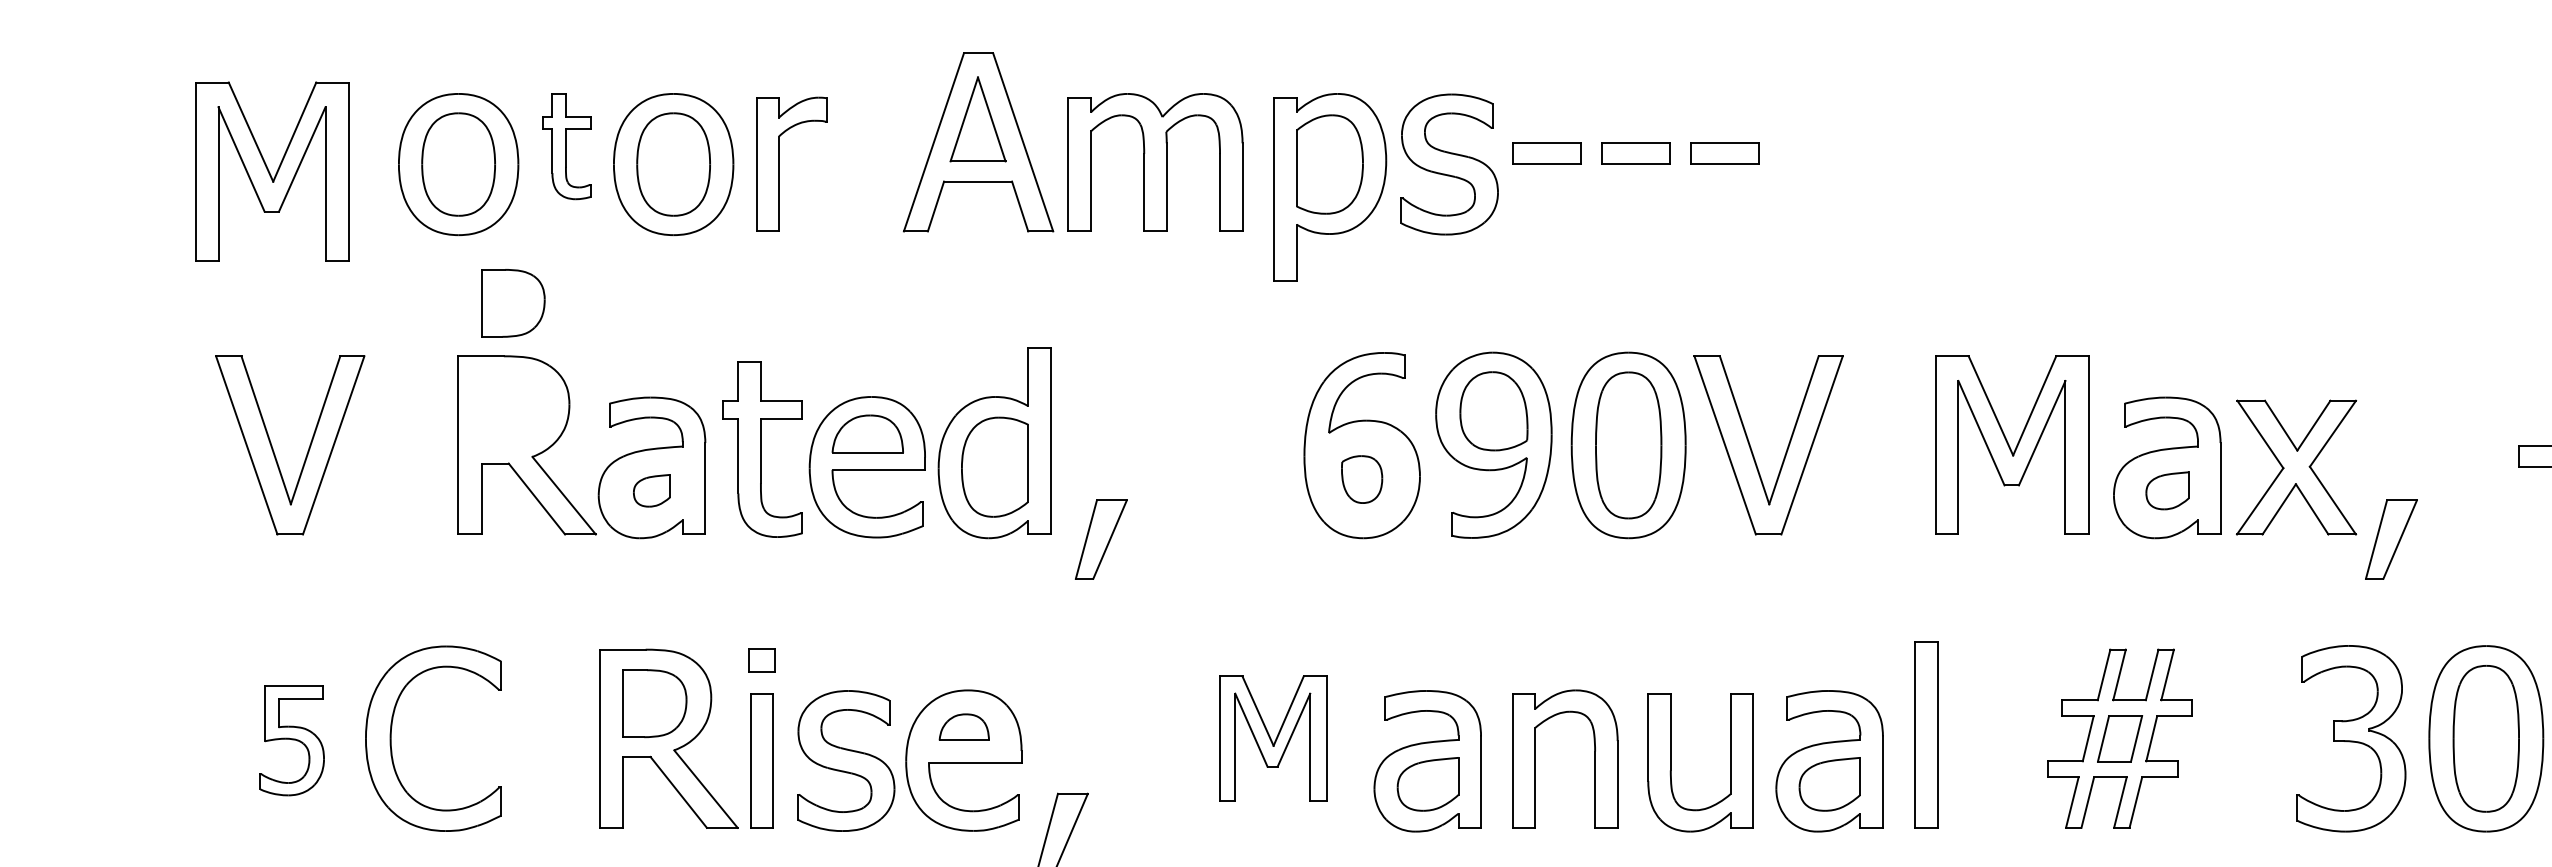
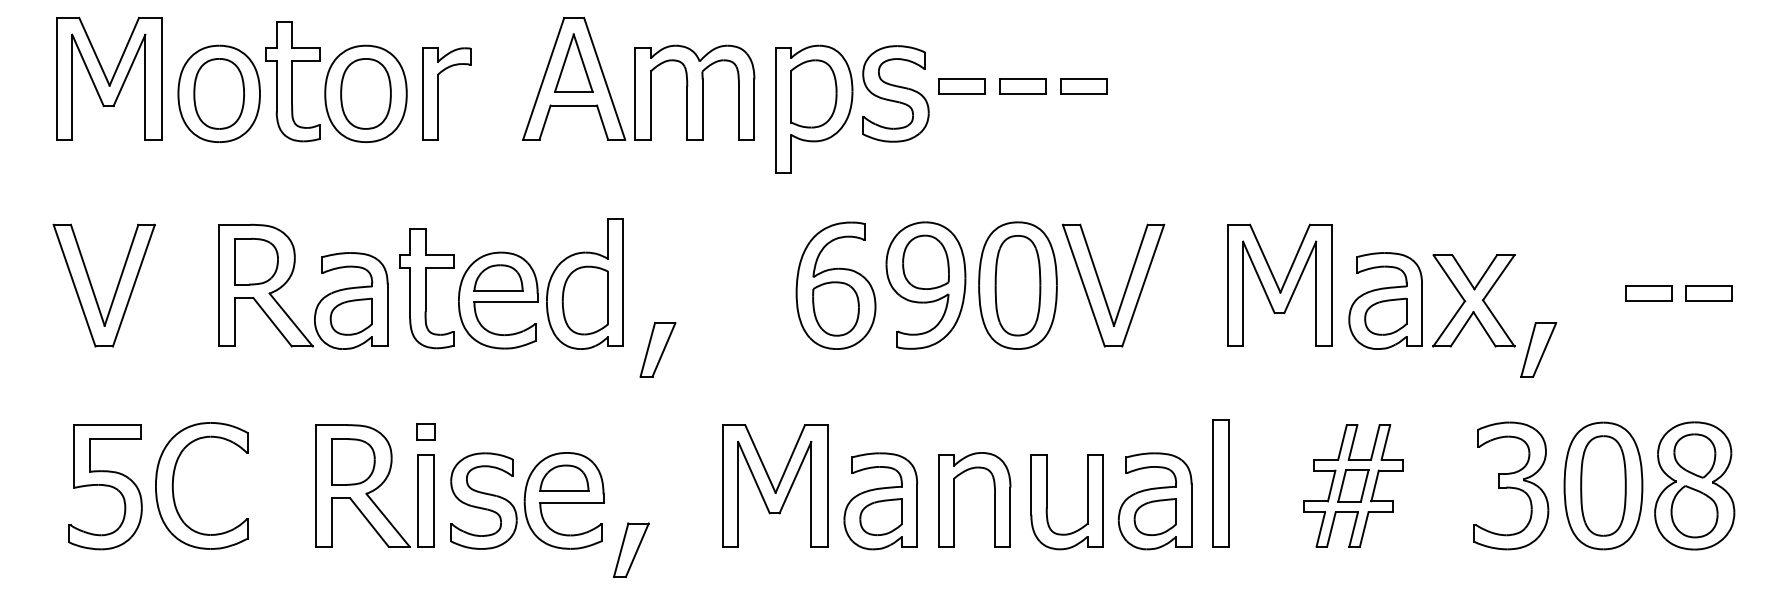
part: (565, 146) -> (292, 81), size x1.67
part: (273, 171) -> (109, 78), moved
part: (513, 303) -> (256, 261), moved
part: (1361, 478) -> (835, 308), size x1.67
part: (650, 490) -> (350, 316), size x1.67
part: (2167, 490) -> (1385, 316), size x1.43
part: (964, 726) -> (564, 477), size x1.43
part: (1273, 738) -> (775, 485), size x1.43
part: (292, 741) -> (105, 487), size x1.67

